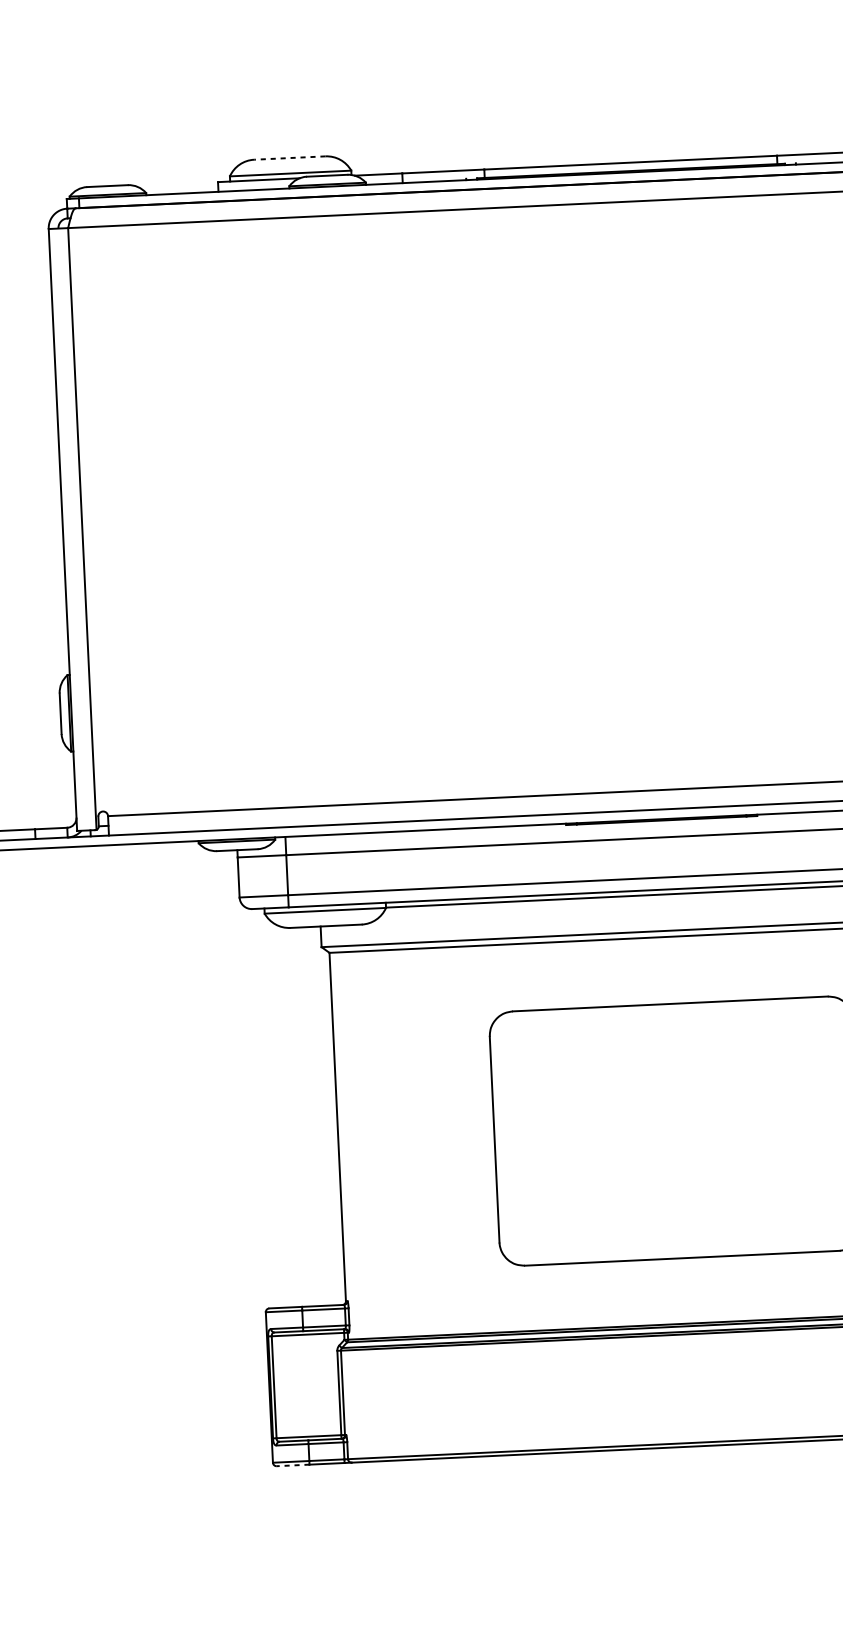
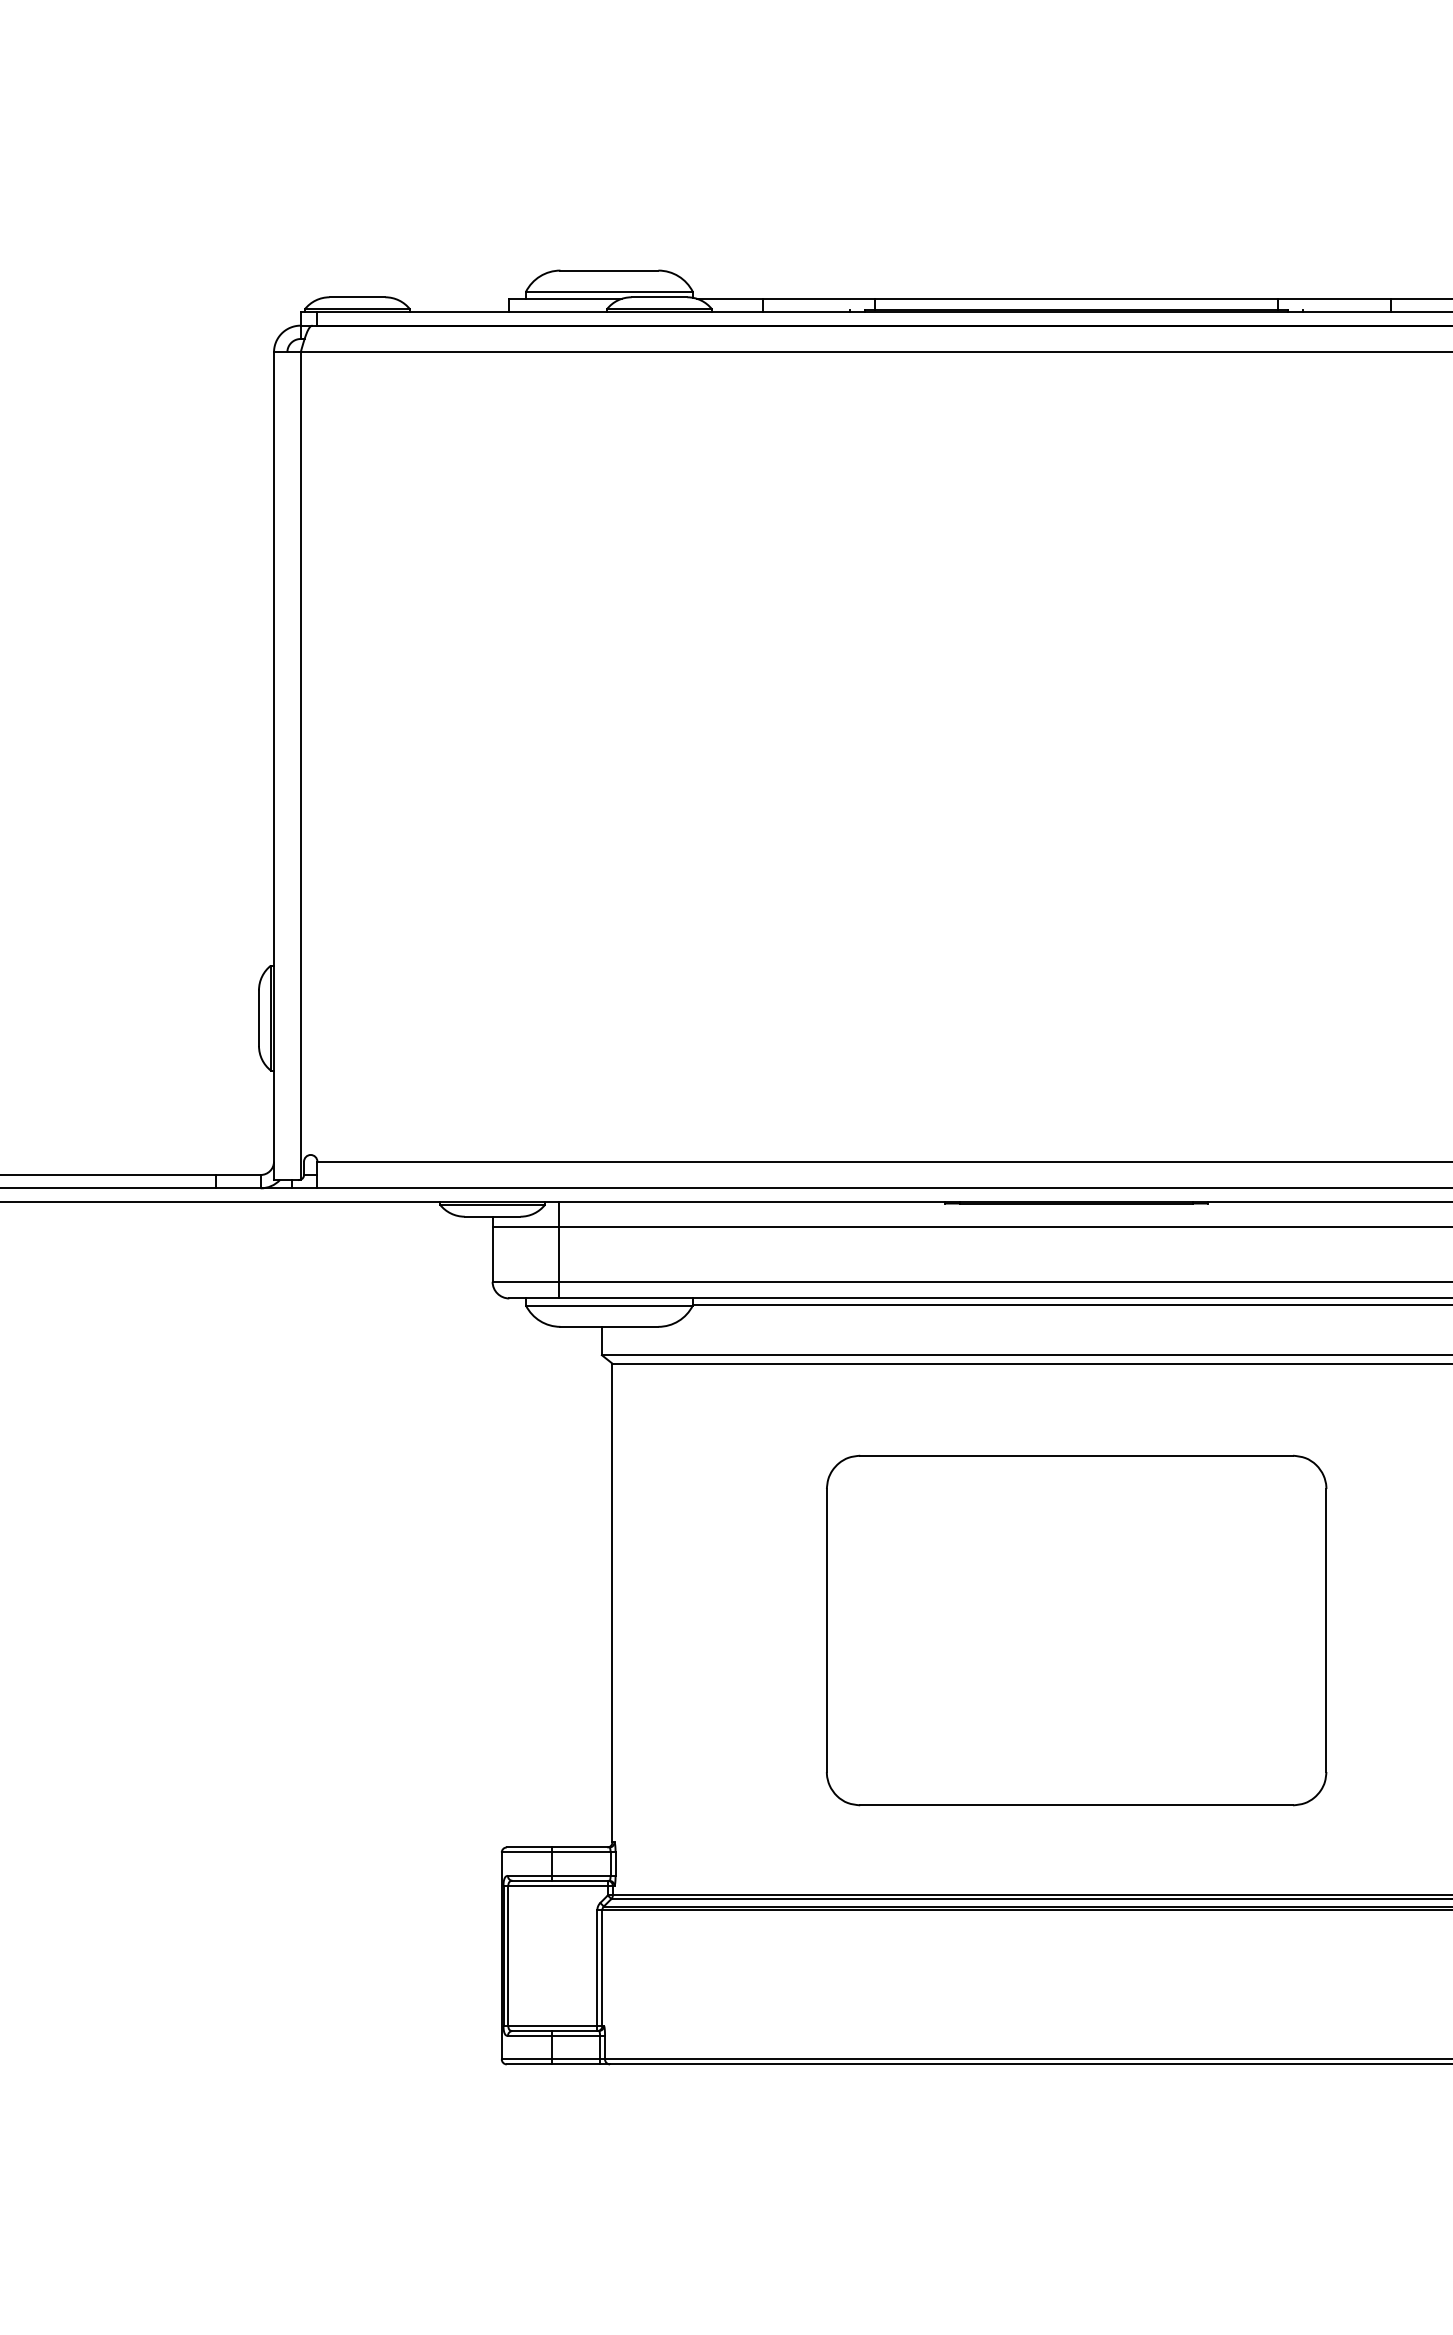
line: (289, 157) -> (609, 270), dashed -> solid
line: (293, 1465) -> (529, 2064), dashed -> solid

